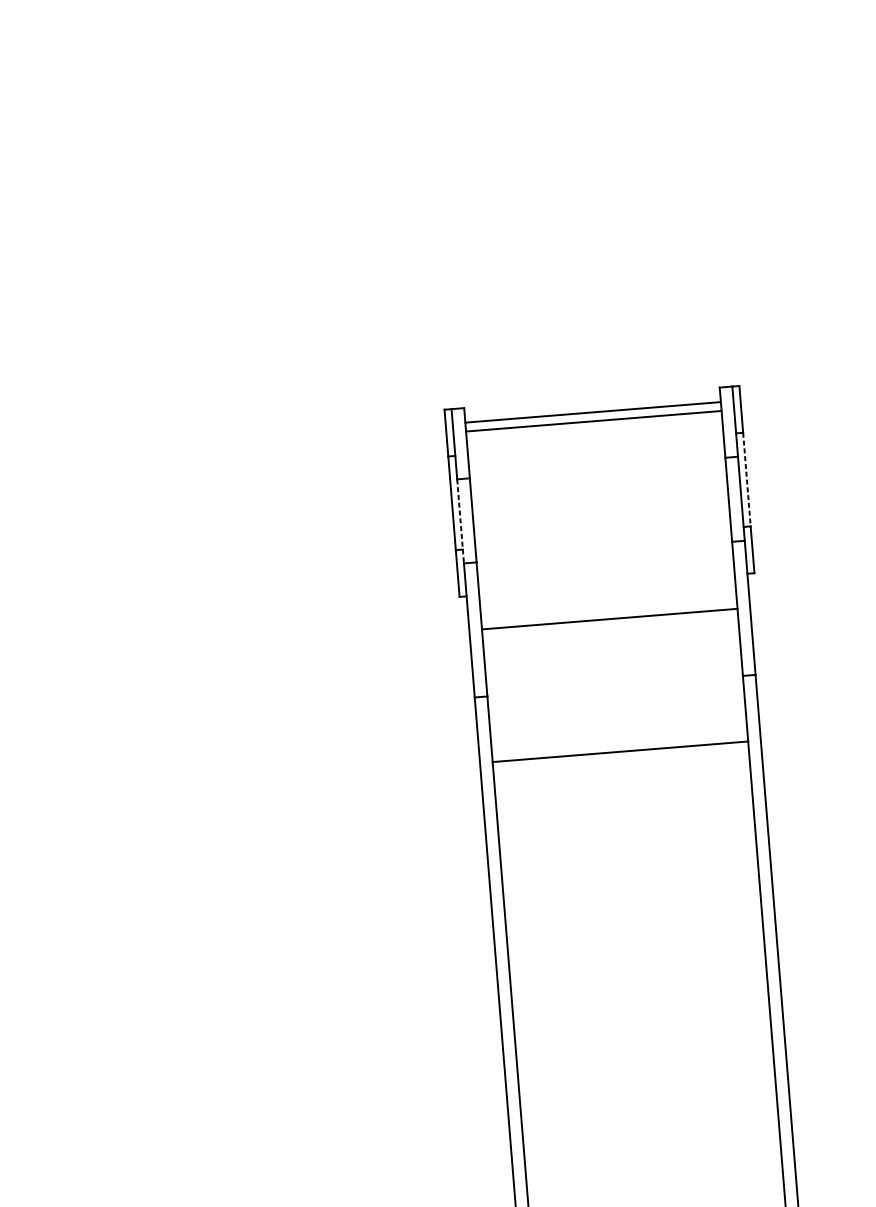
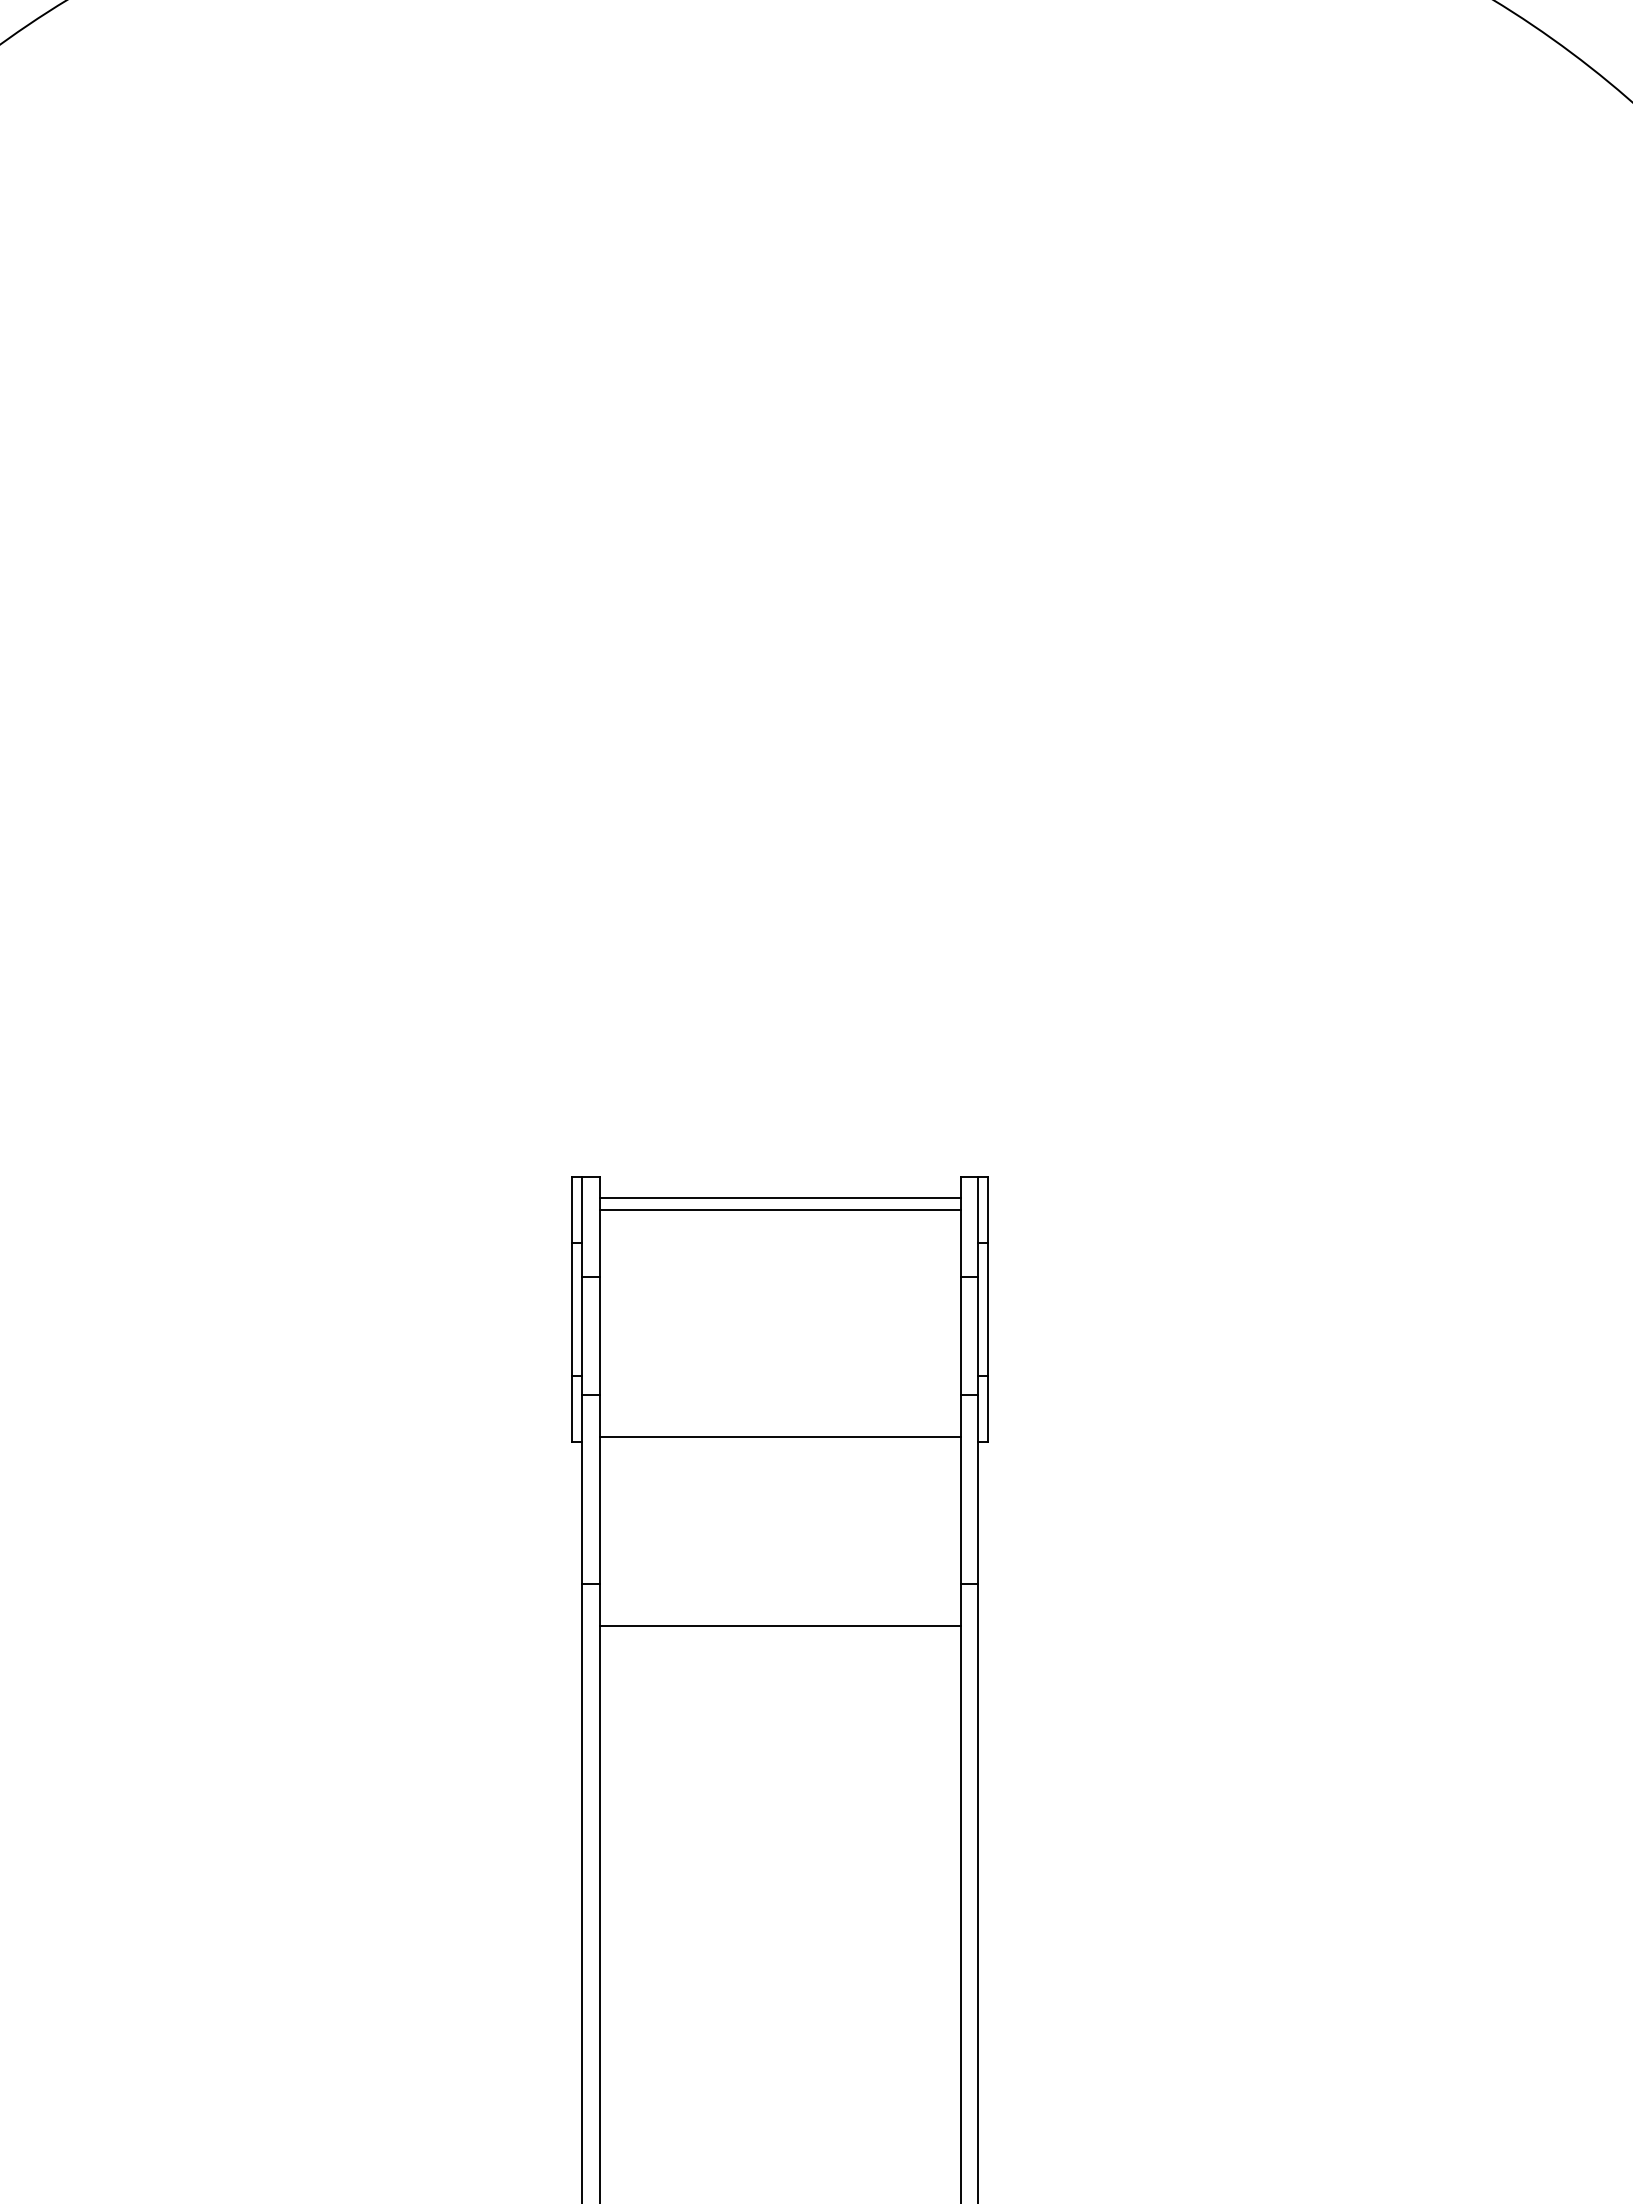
line: (747, 480) -> (988, 1310), dashed -> solid
line: (460, 521) -> (582, 1336), dashed -> solid
line: (609, 618) -> (779, 1436), moved
line: (619, 752) -> (779, 1626), moved

